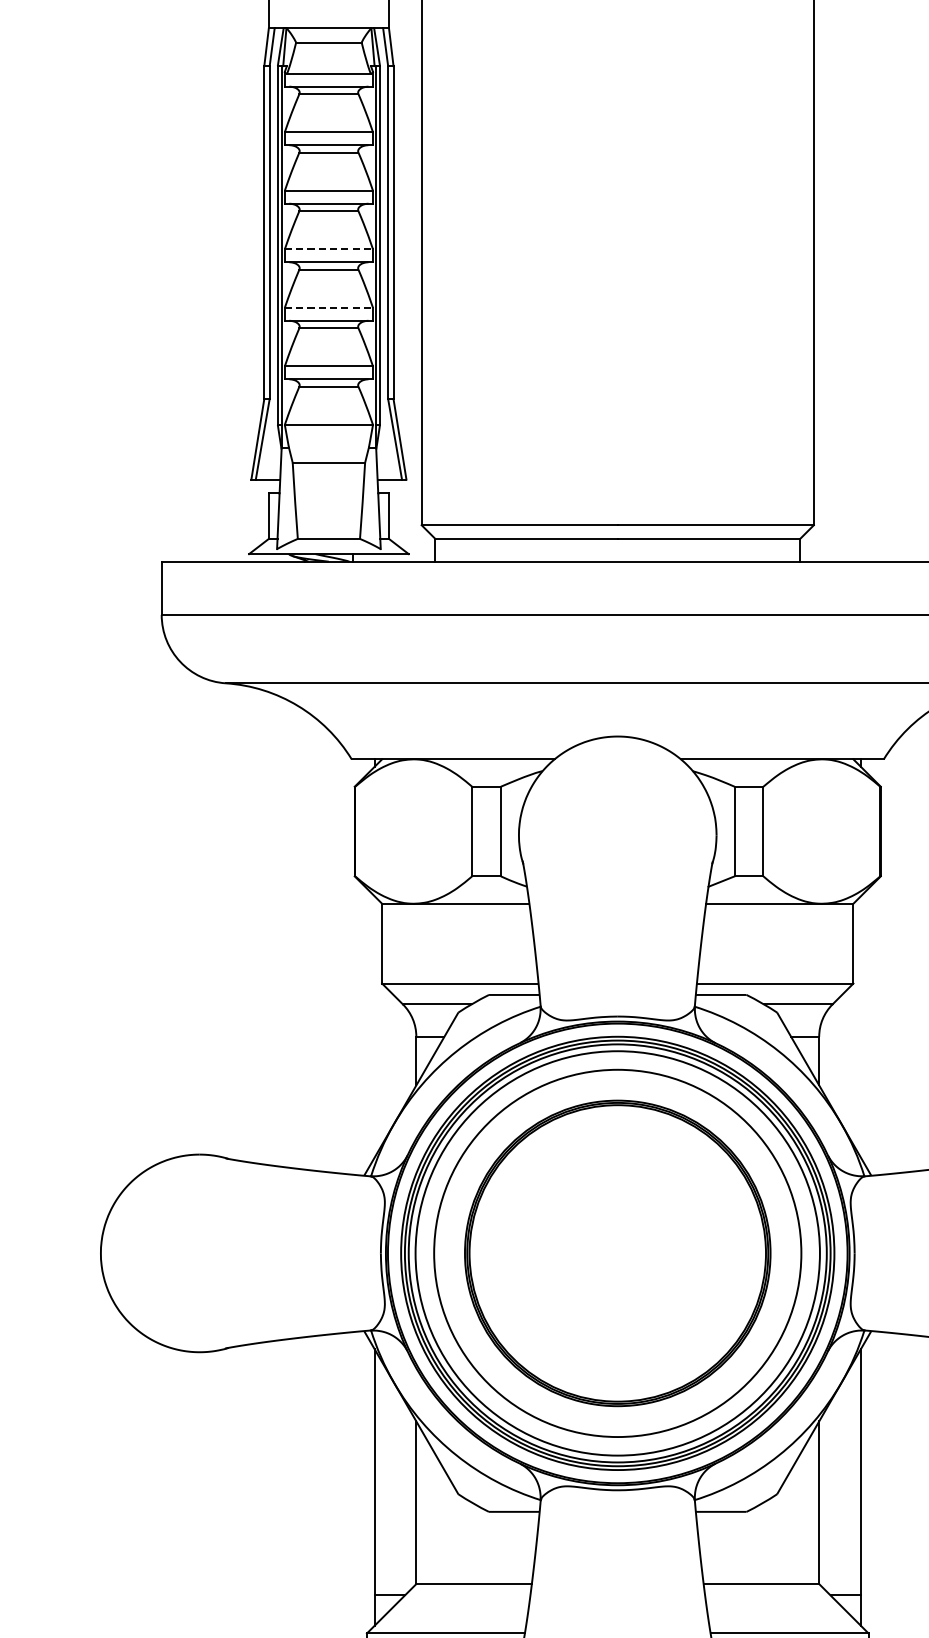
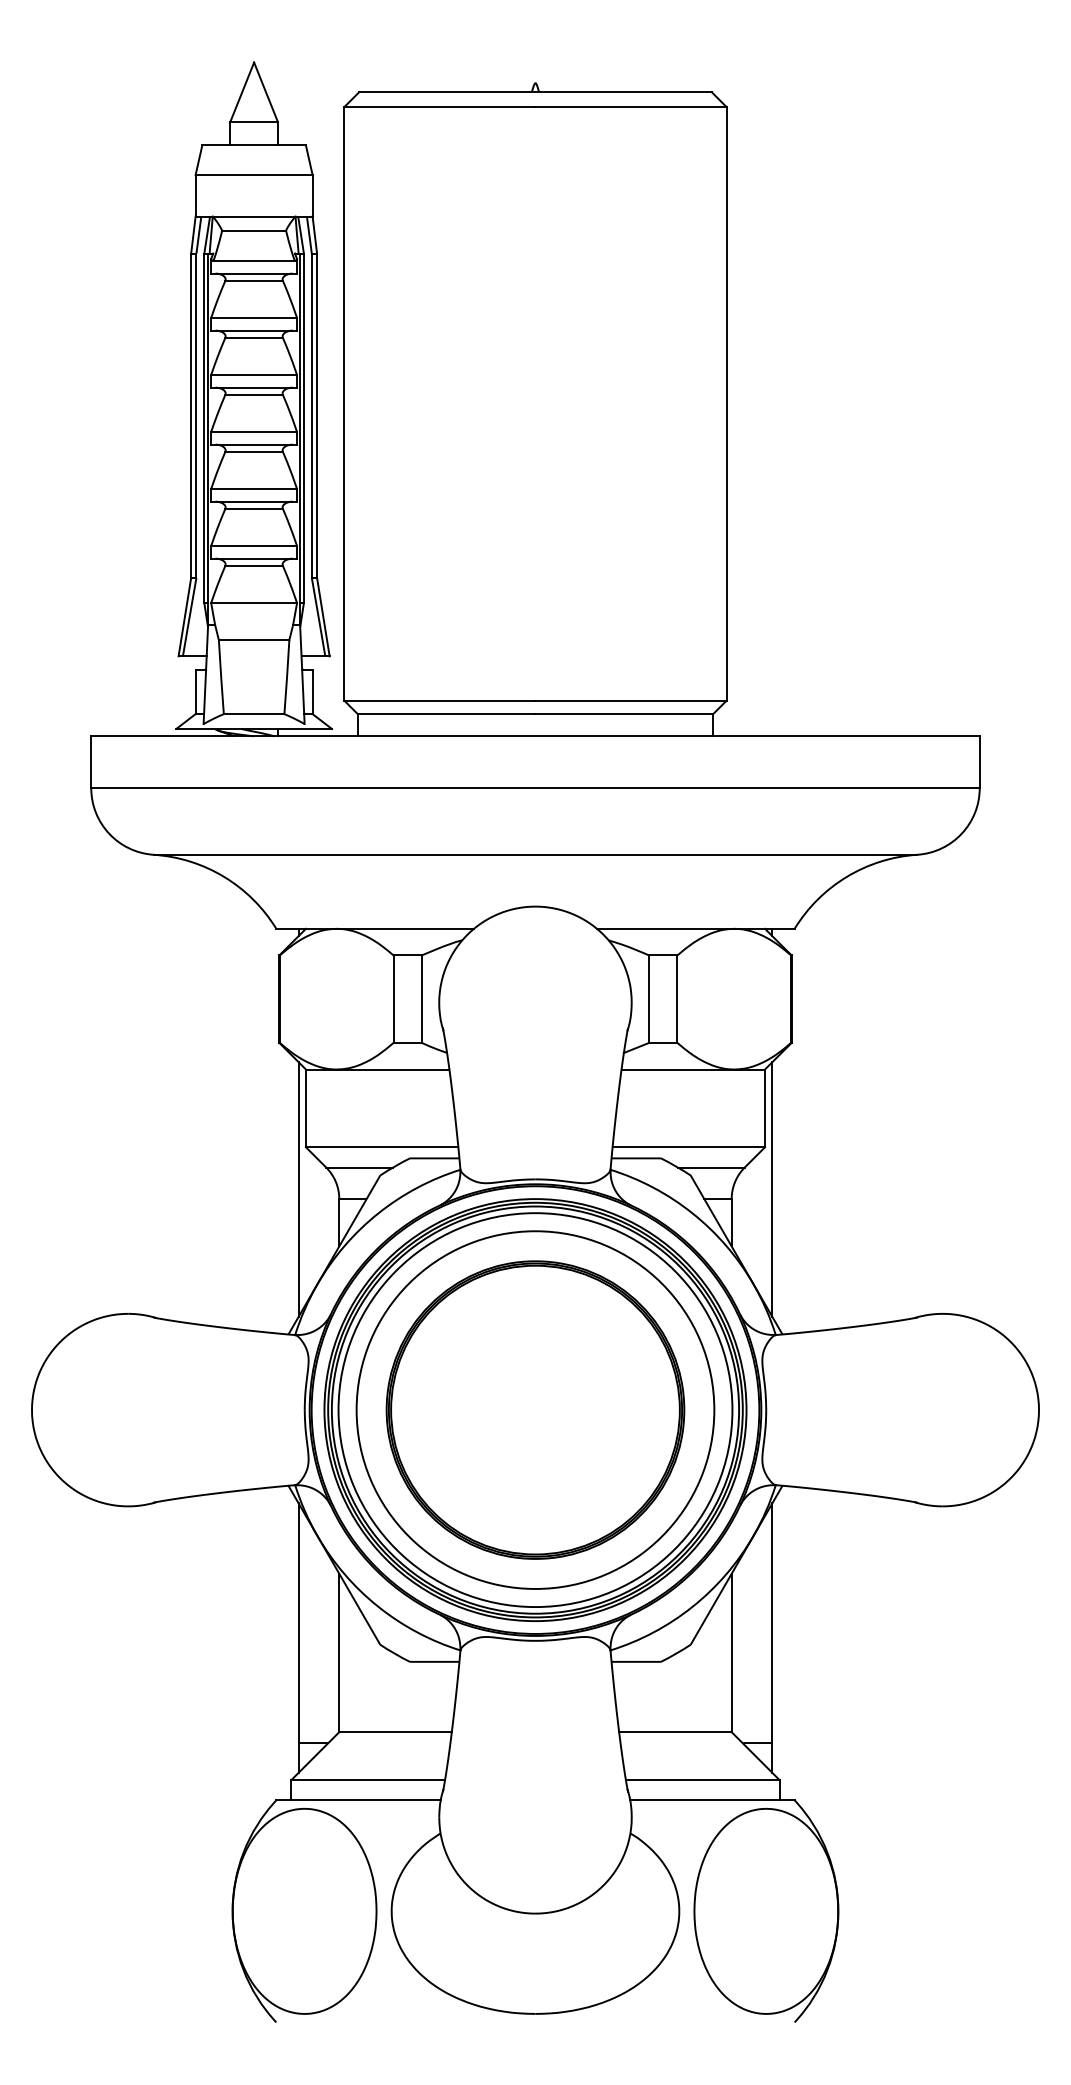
line: (329, 249) -> (254, 432), dashed -> solid
line: (329, 308) -> (254, 489), dashed -> solid
line: (374, 1026) -> (298, 1189), added
line: (861, 1026) -> (772, 1189), added

